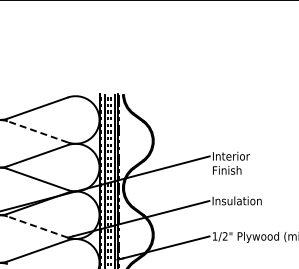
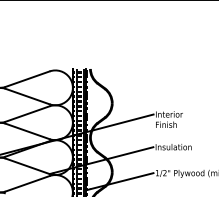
line: (37, 131) -> (27, 96), dashed -> solid
line: (37, 227) -> (27, 166), dashed -> solid

